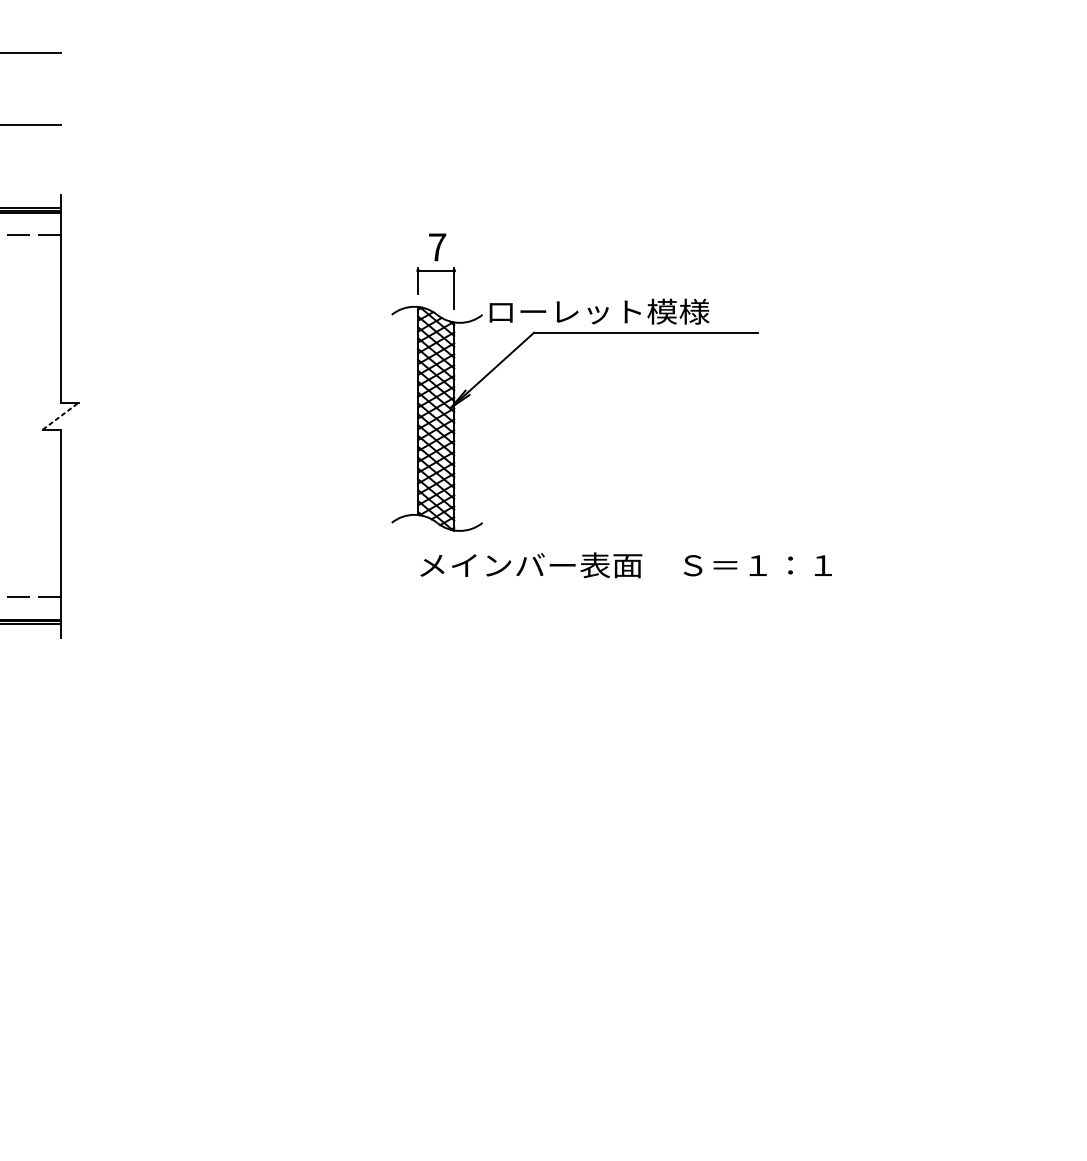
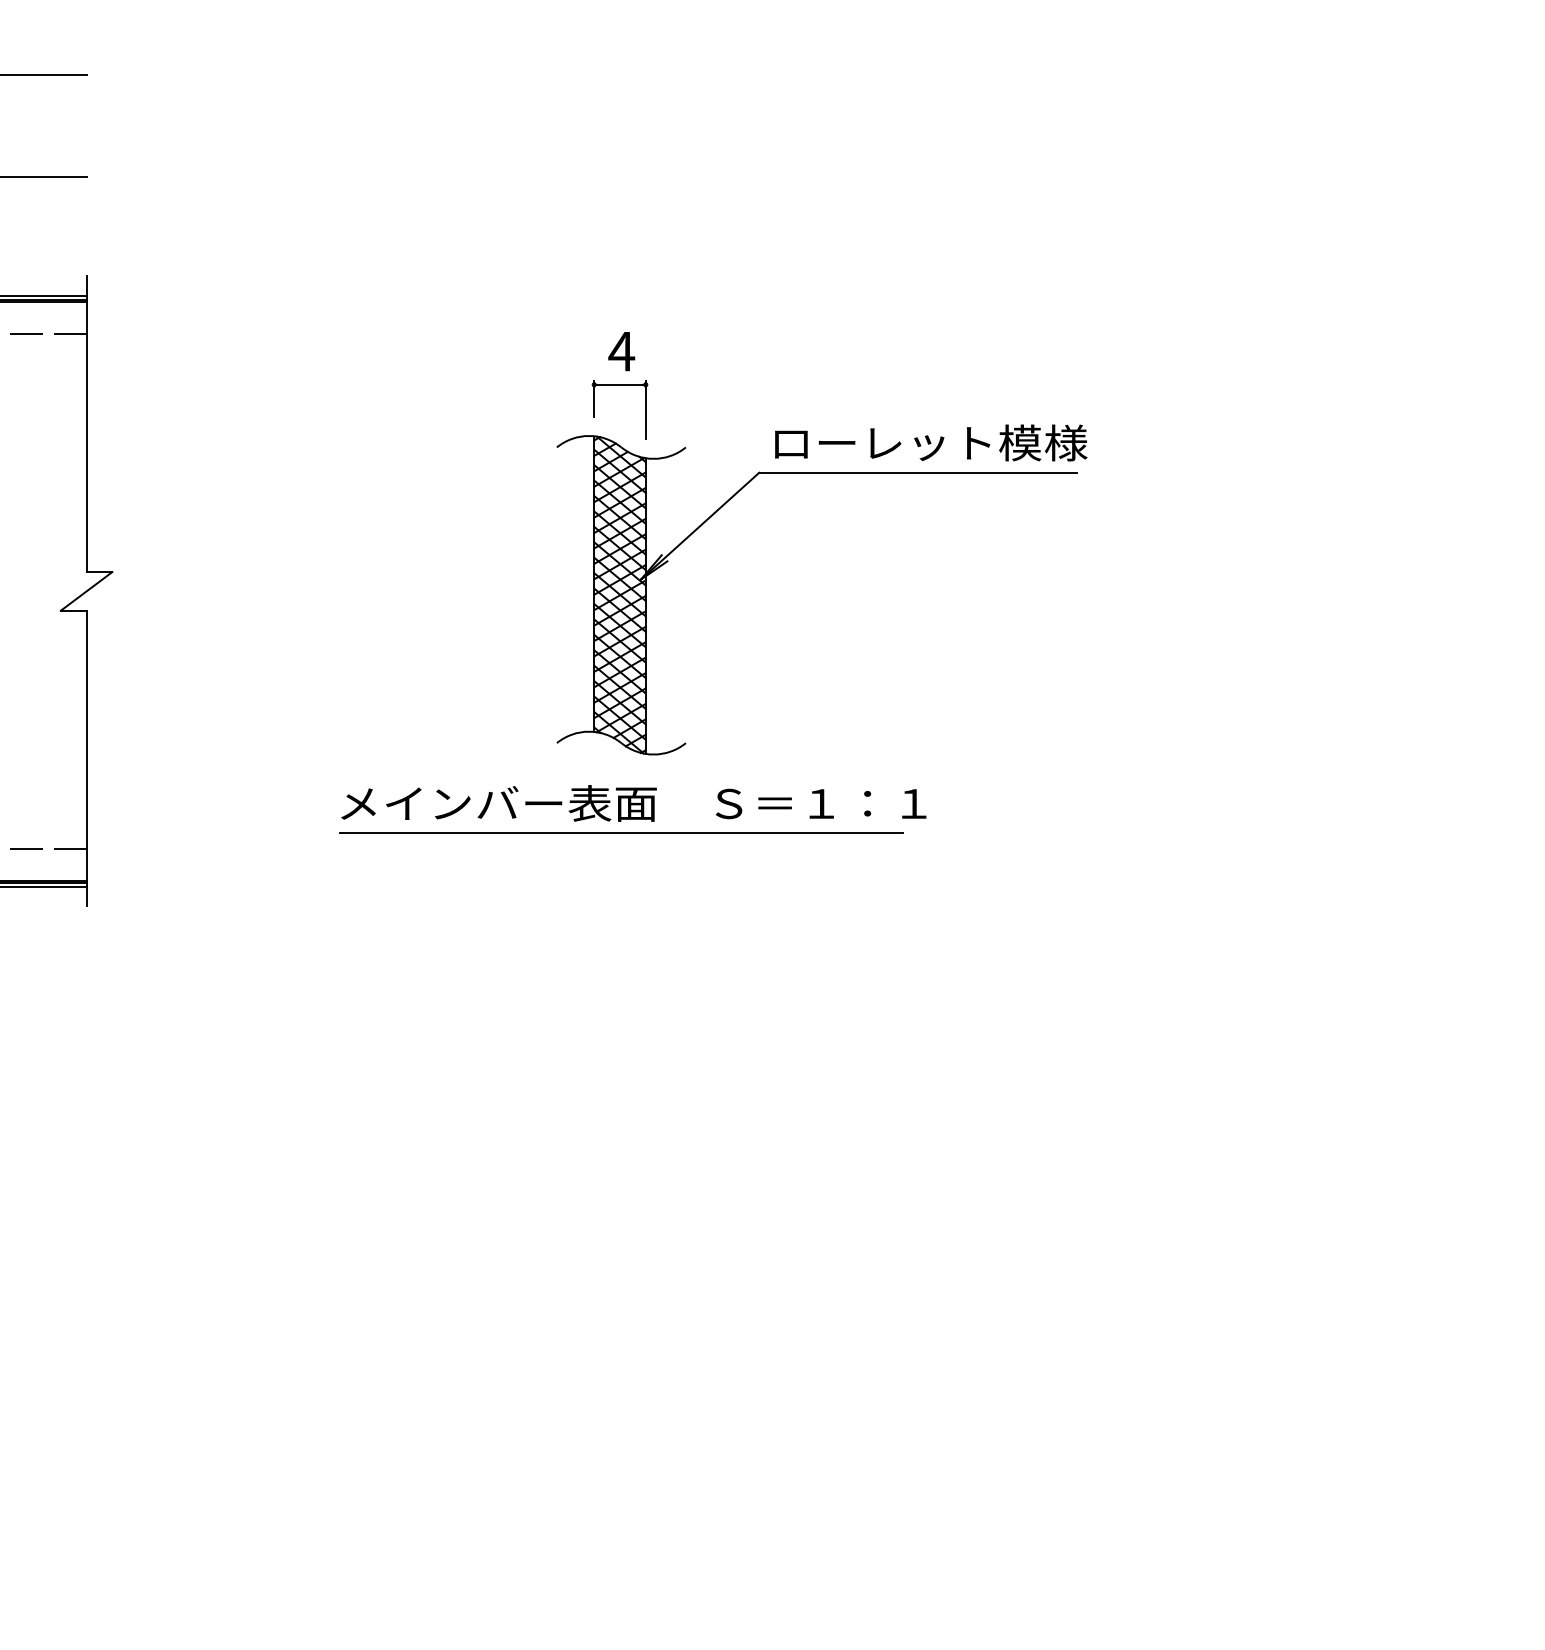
text: (437, 247) -> (621, 351), 7 -> 4
text: (599, 311) -> (931, 442), moved
line: (60, 416) -> (86, 591), dashed -> solid
text: (625, 565) -> (633, 803), moved
line: (437, 585) -> (621, 832), added

